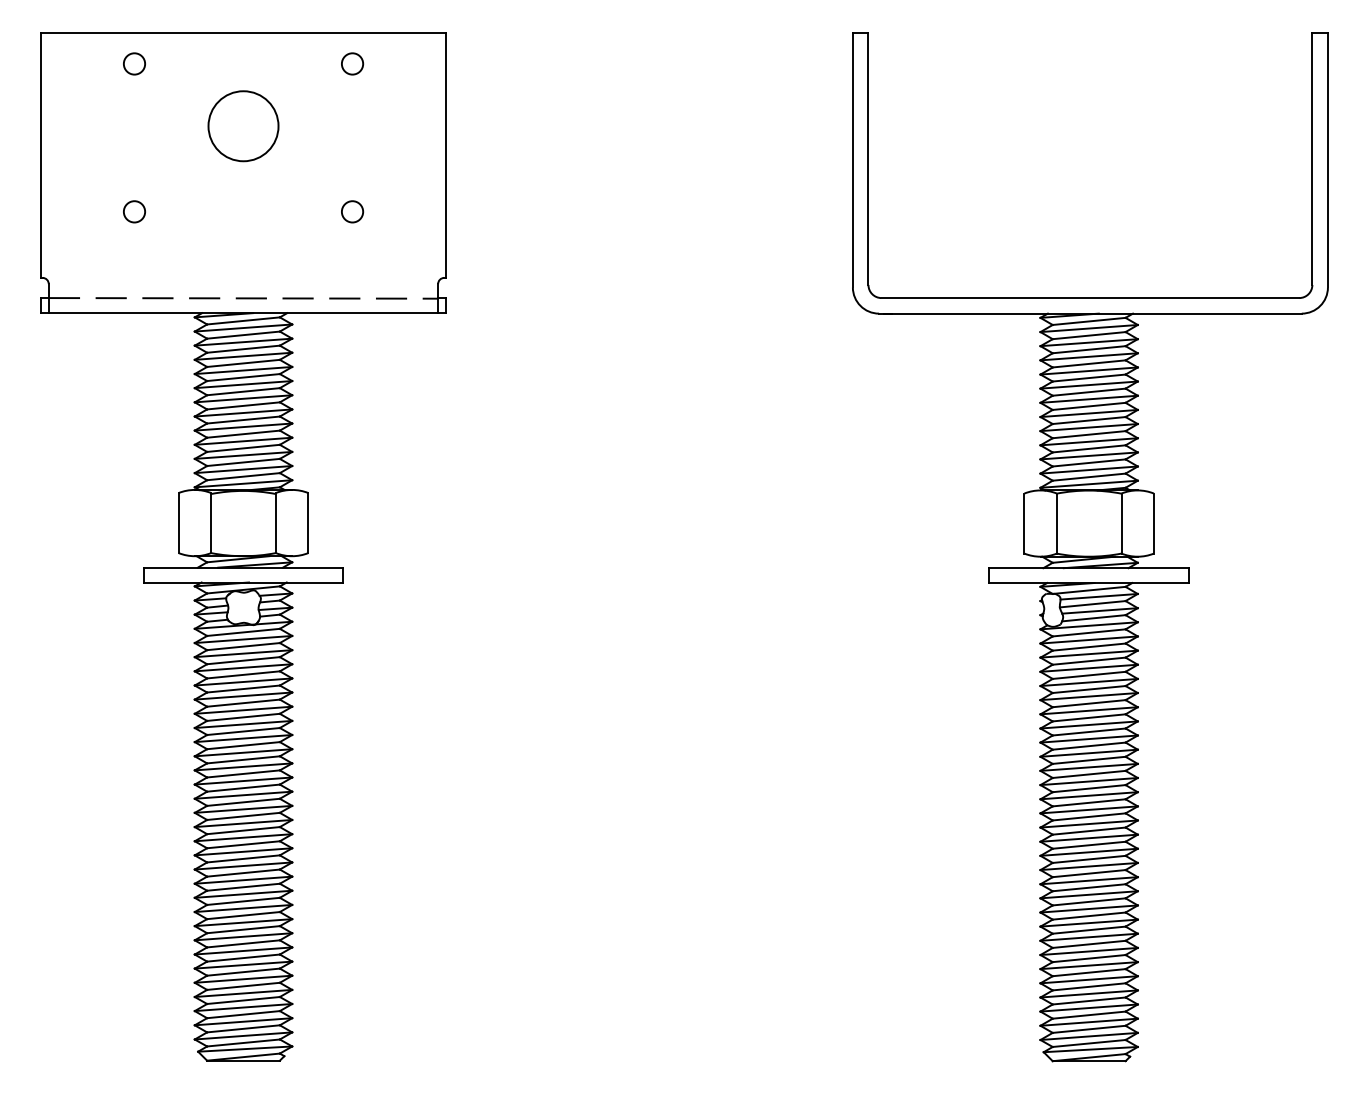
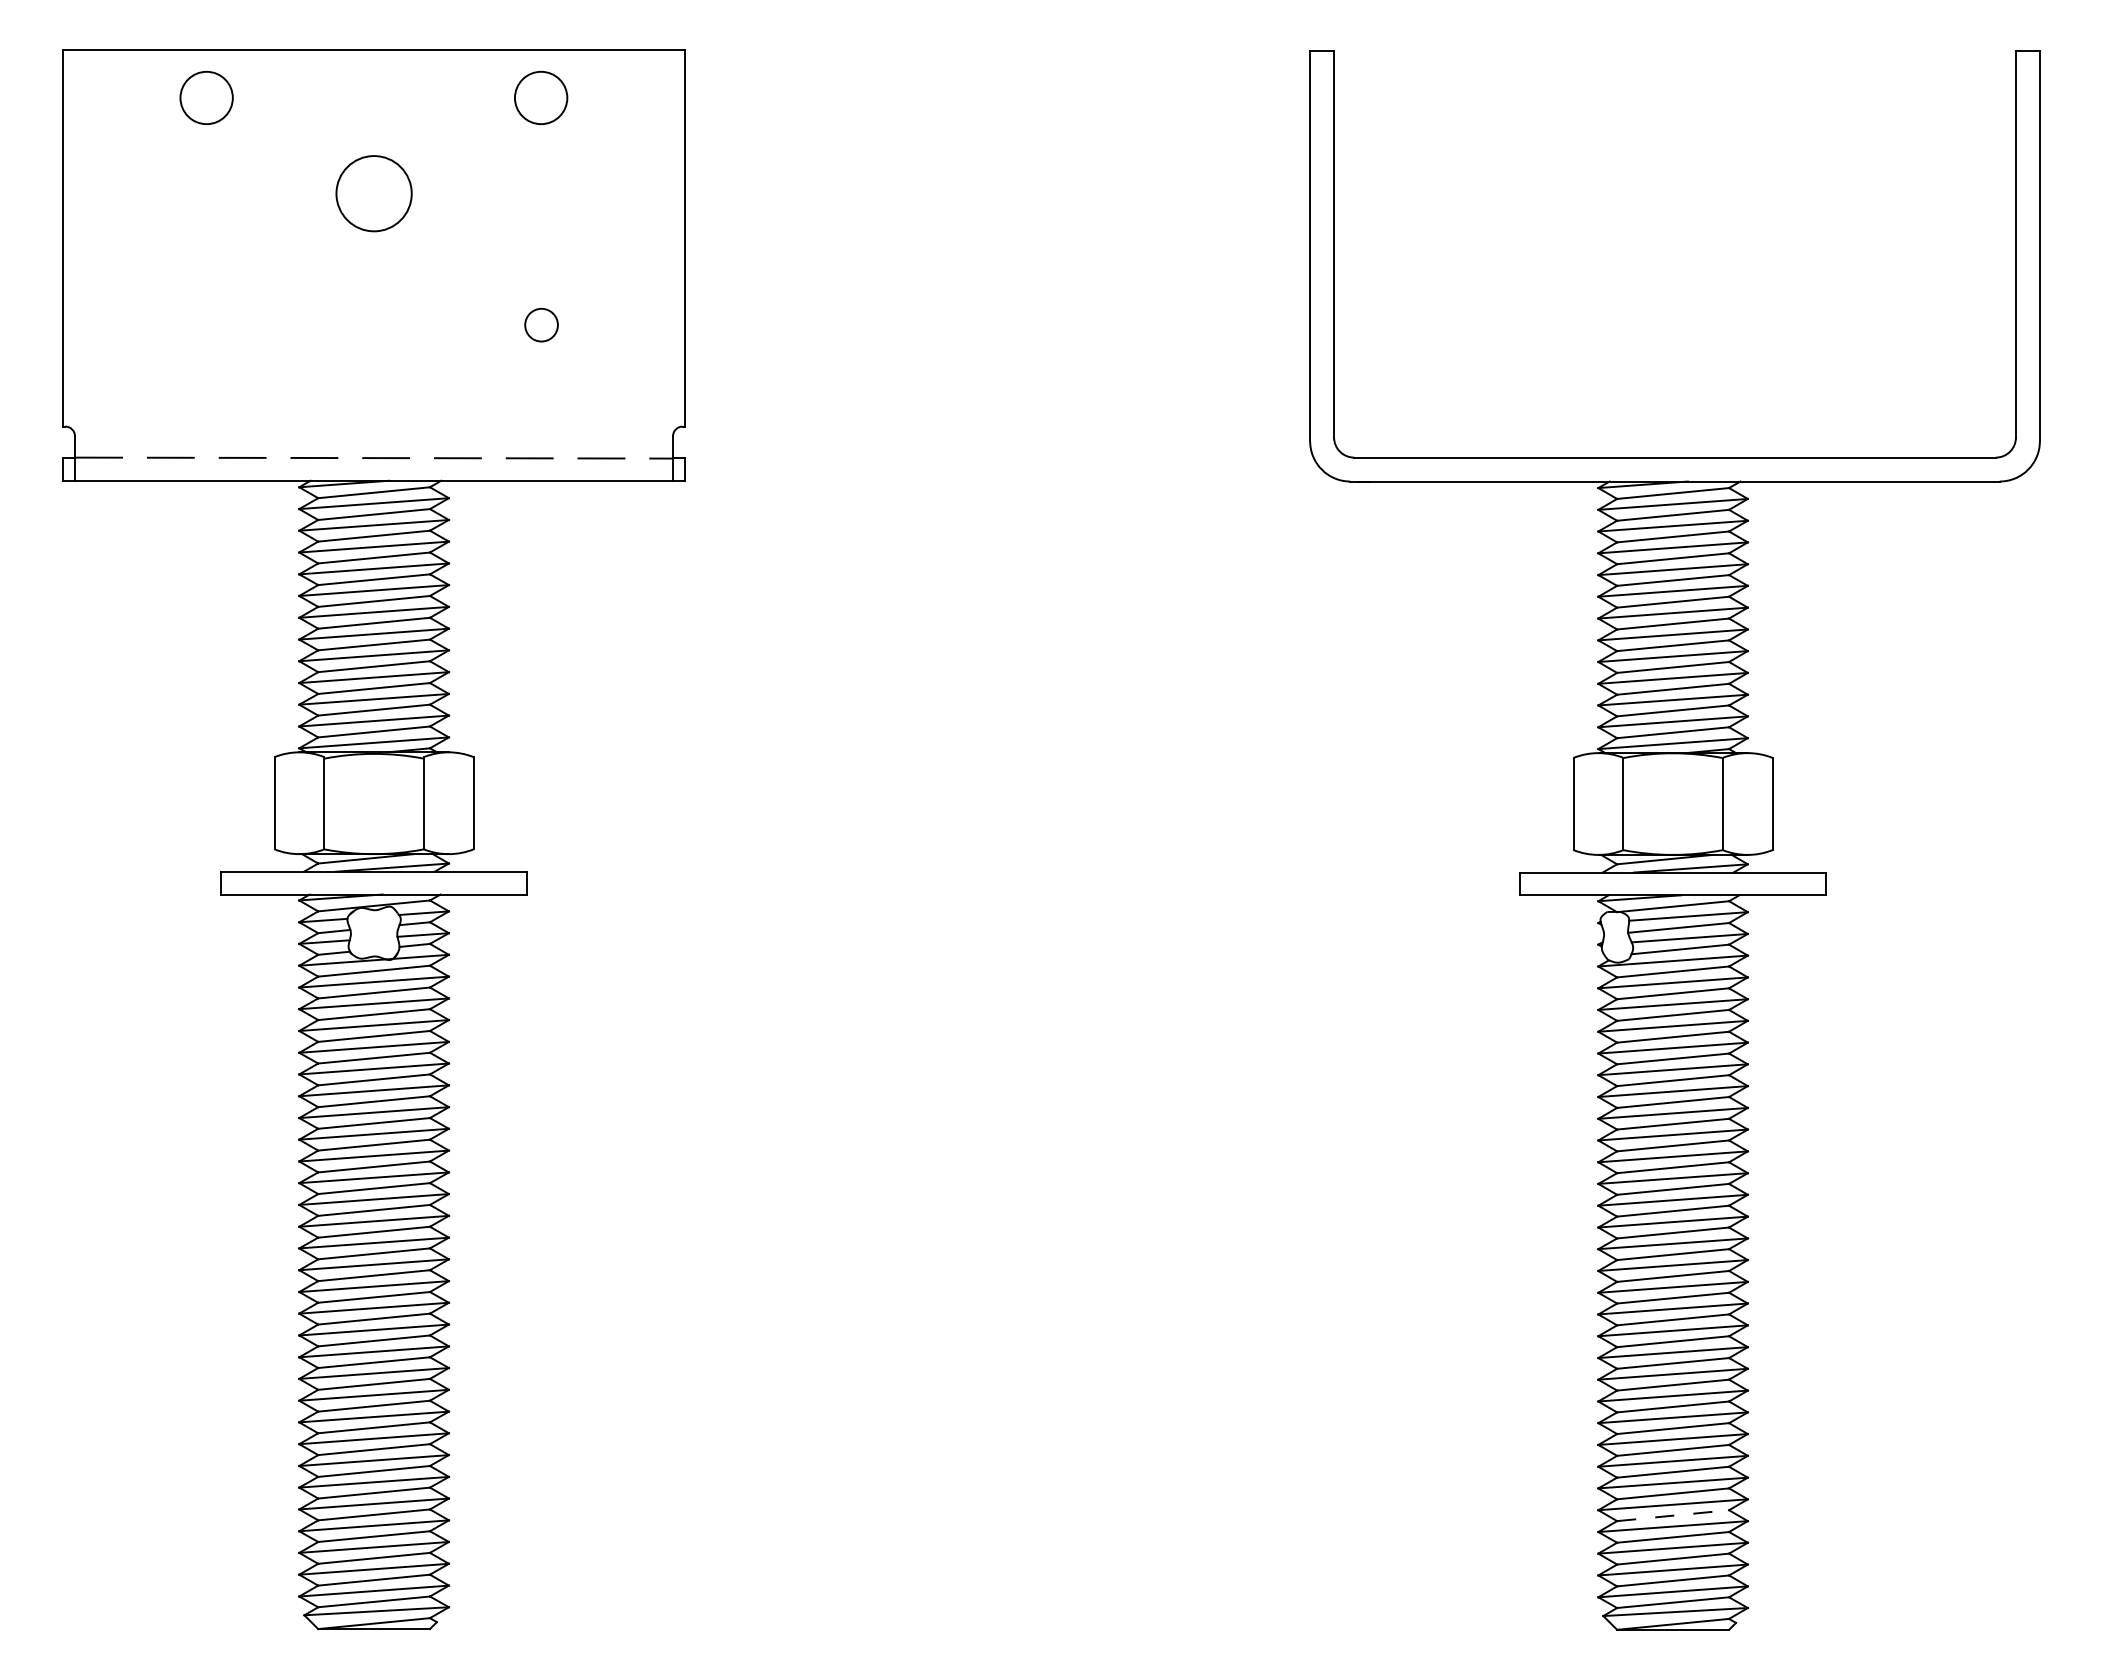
circle: (134, 63) -> (206, 97), size x1.6
circle: (352, 63) -> (541, 97), size x1.6
circle: (243, 126) -> (374, 194), size x0.7
circle: (134, 211) -> (206, 324), removed
line: (1089, 986) -> (1673, 1515), solid -> dashed

